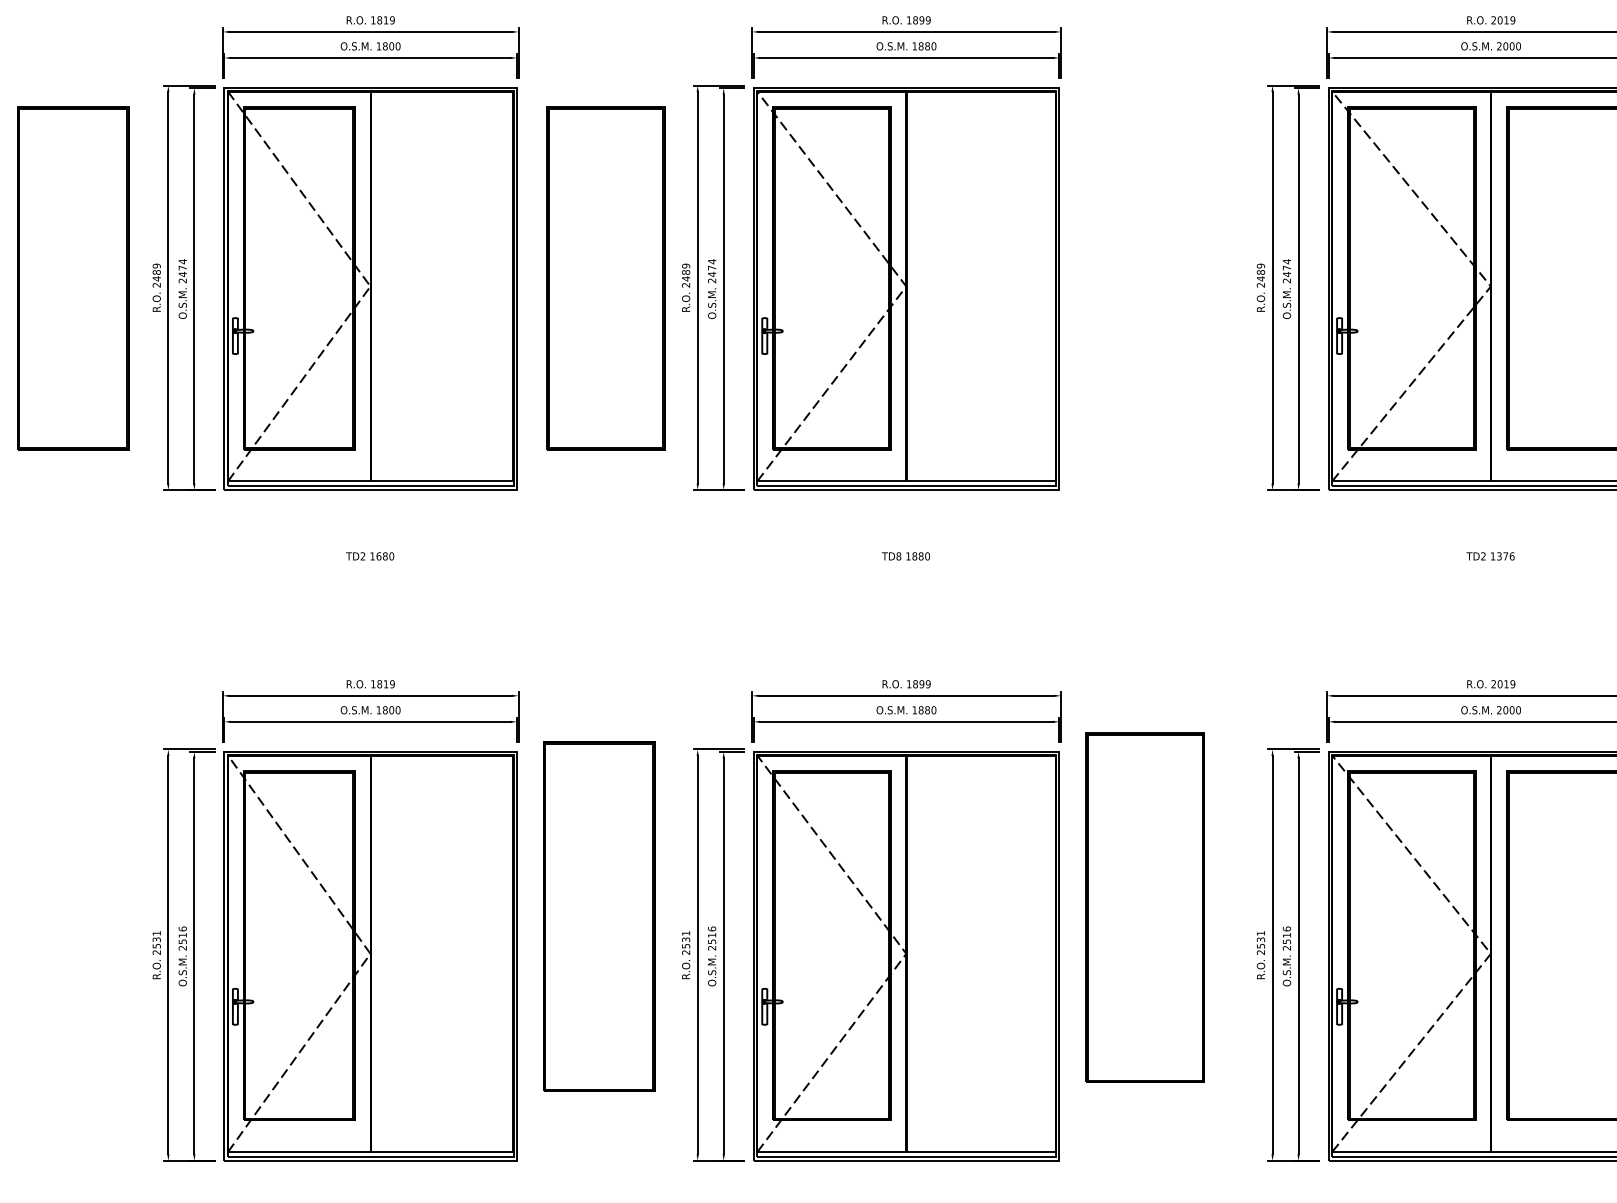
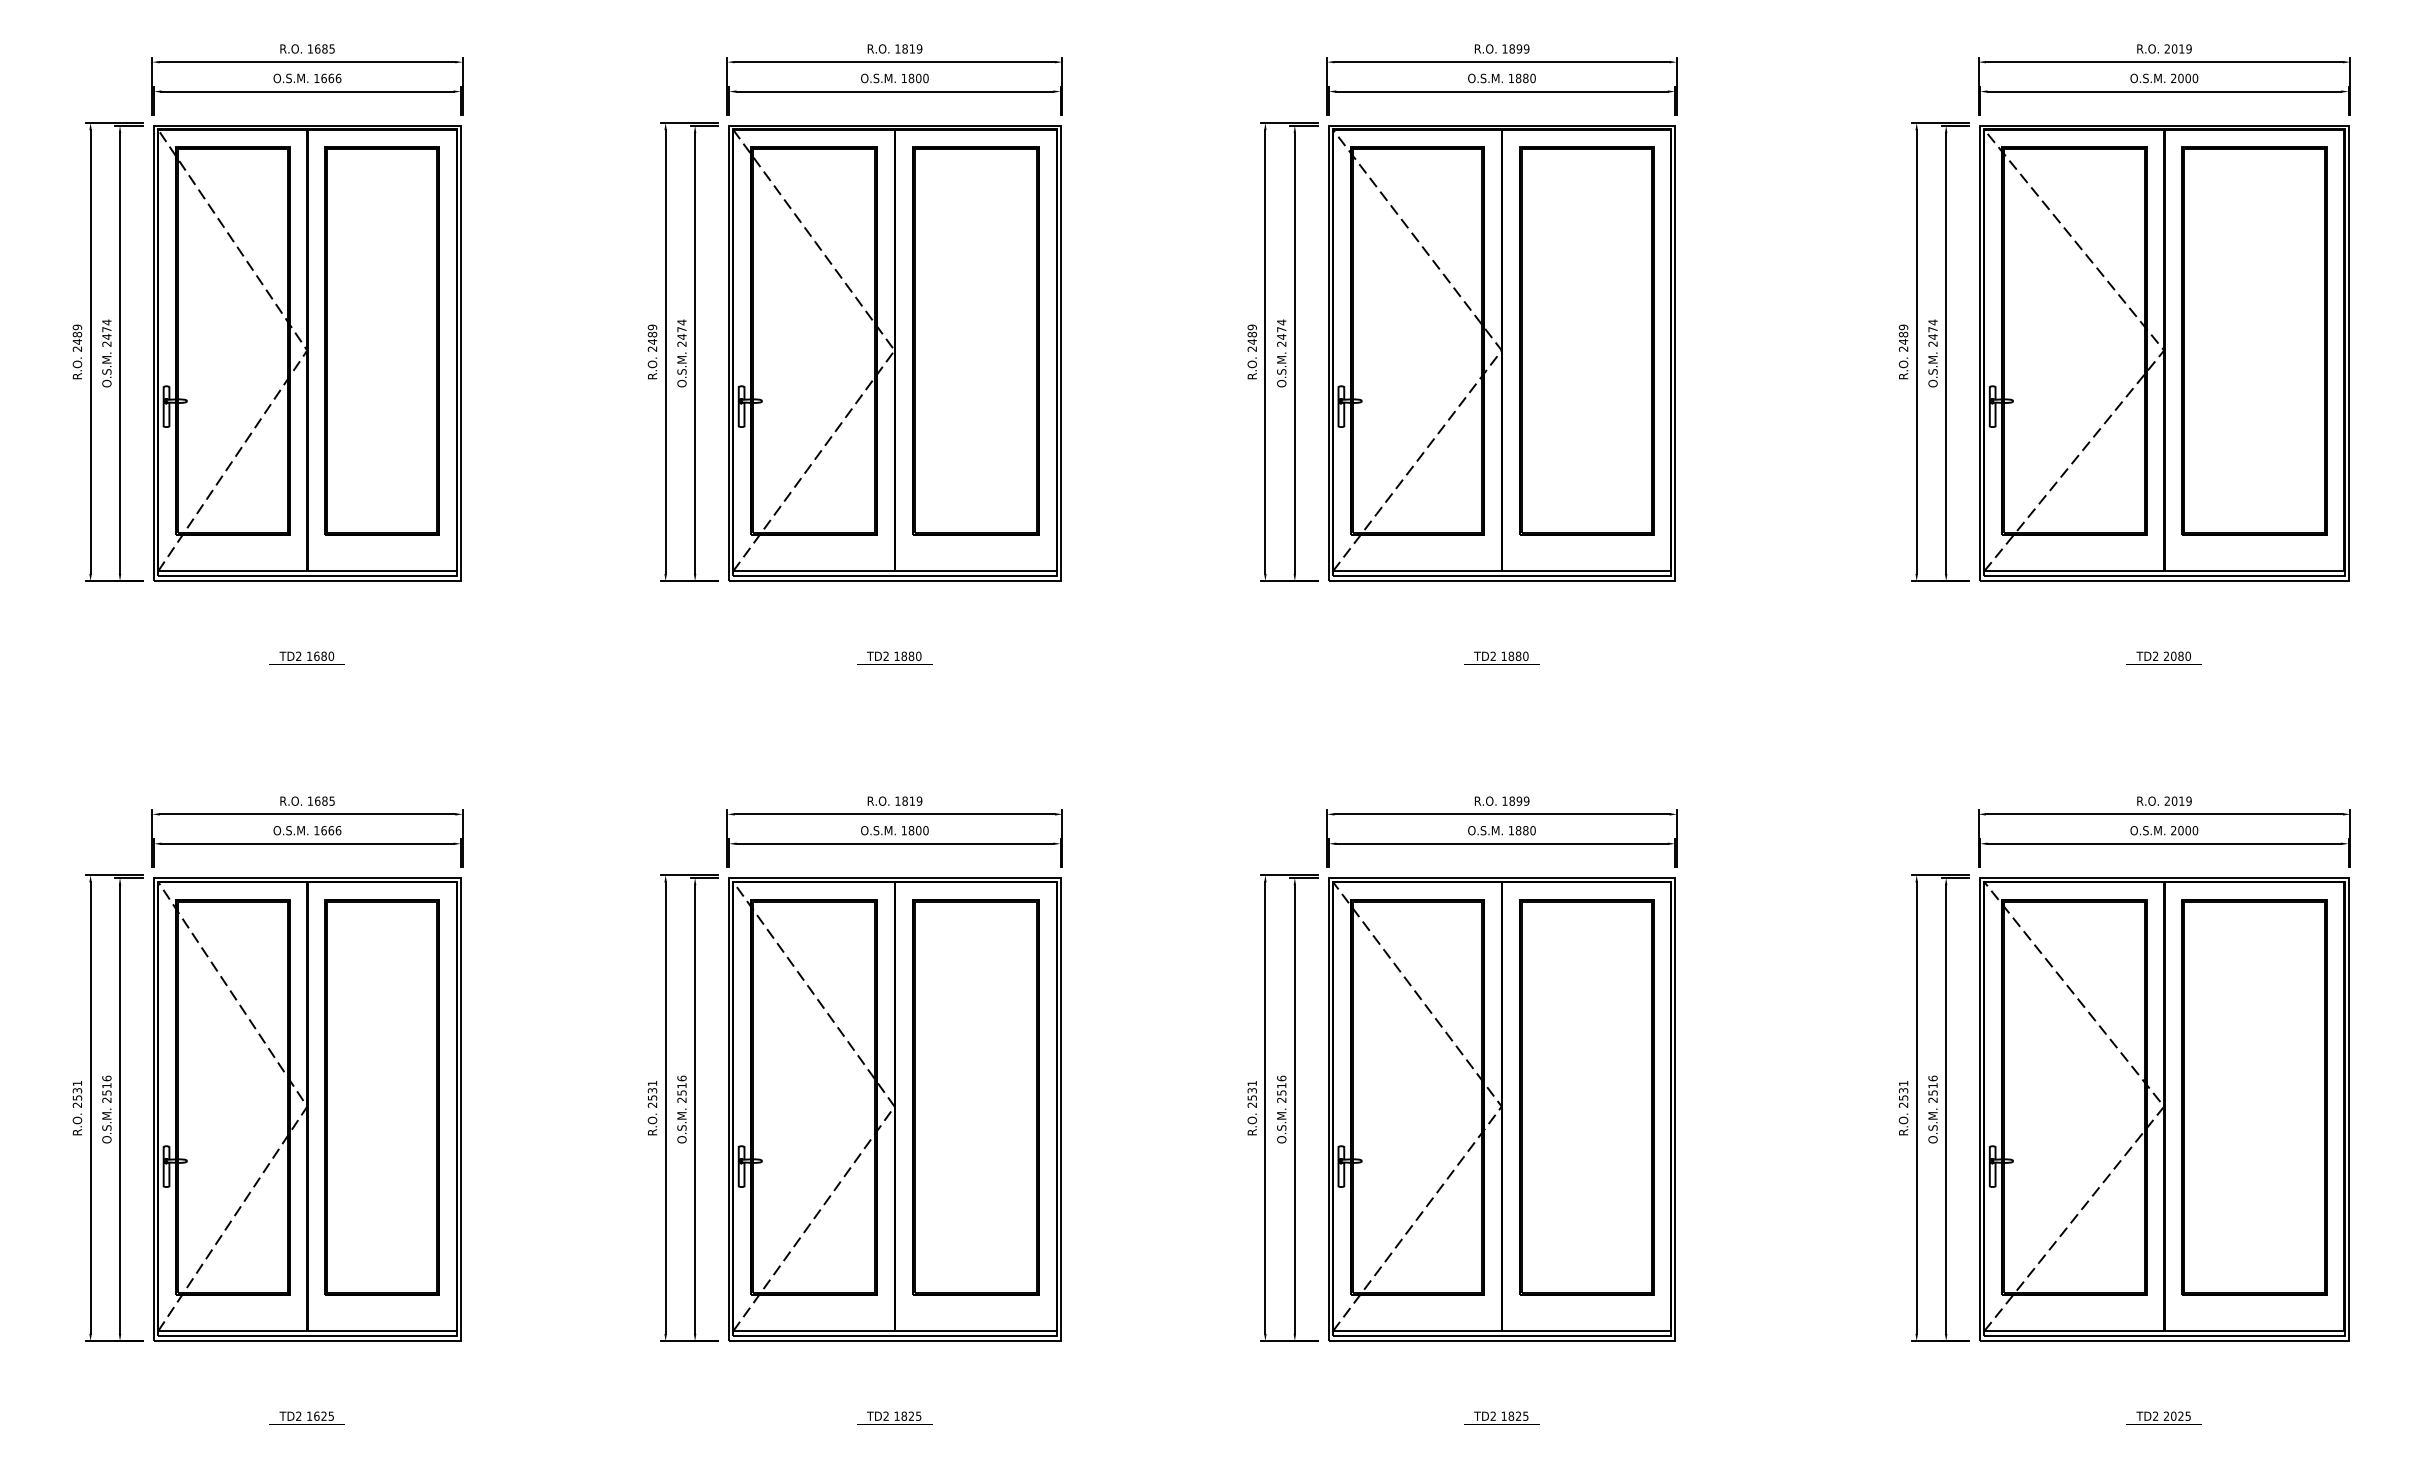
part: (72, 277) -> (975, 340), moved
part: (606, 277) -> (1586, 340), moved
text: (379, 555) -> (904, 655), 1680 -> 1880
text: (899, 555) -> (1493, 655), TD8 -> TD2
text: (1501, 555) -> (2176, 655), 1376 -> 2080
part: (1145, 907) -> (1586, 1097), moved
part: (598, 916) -> (975, 1097), moved

